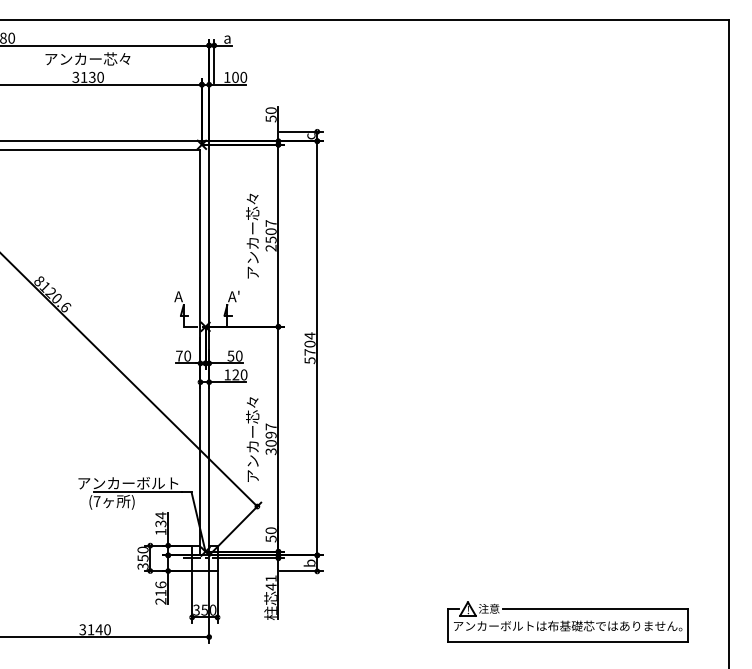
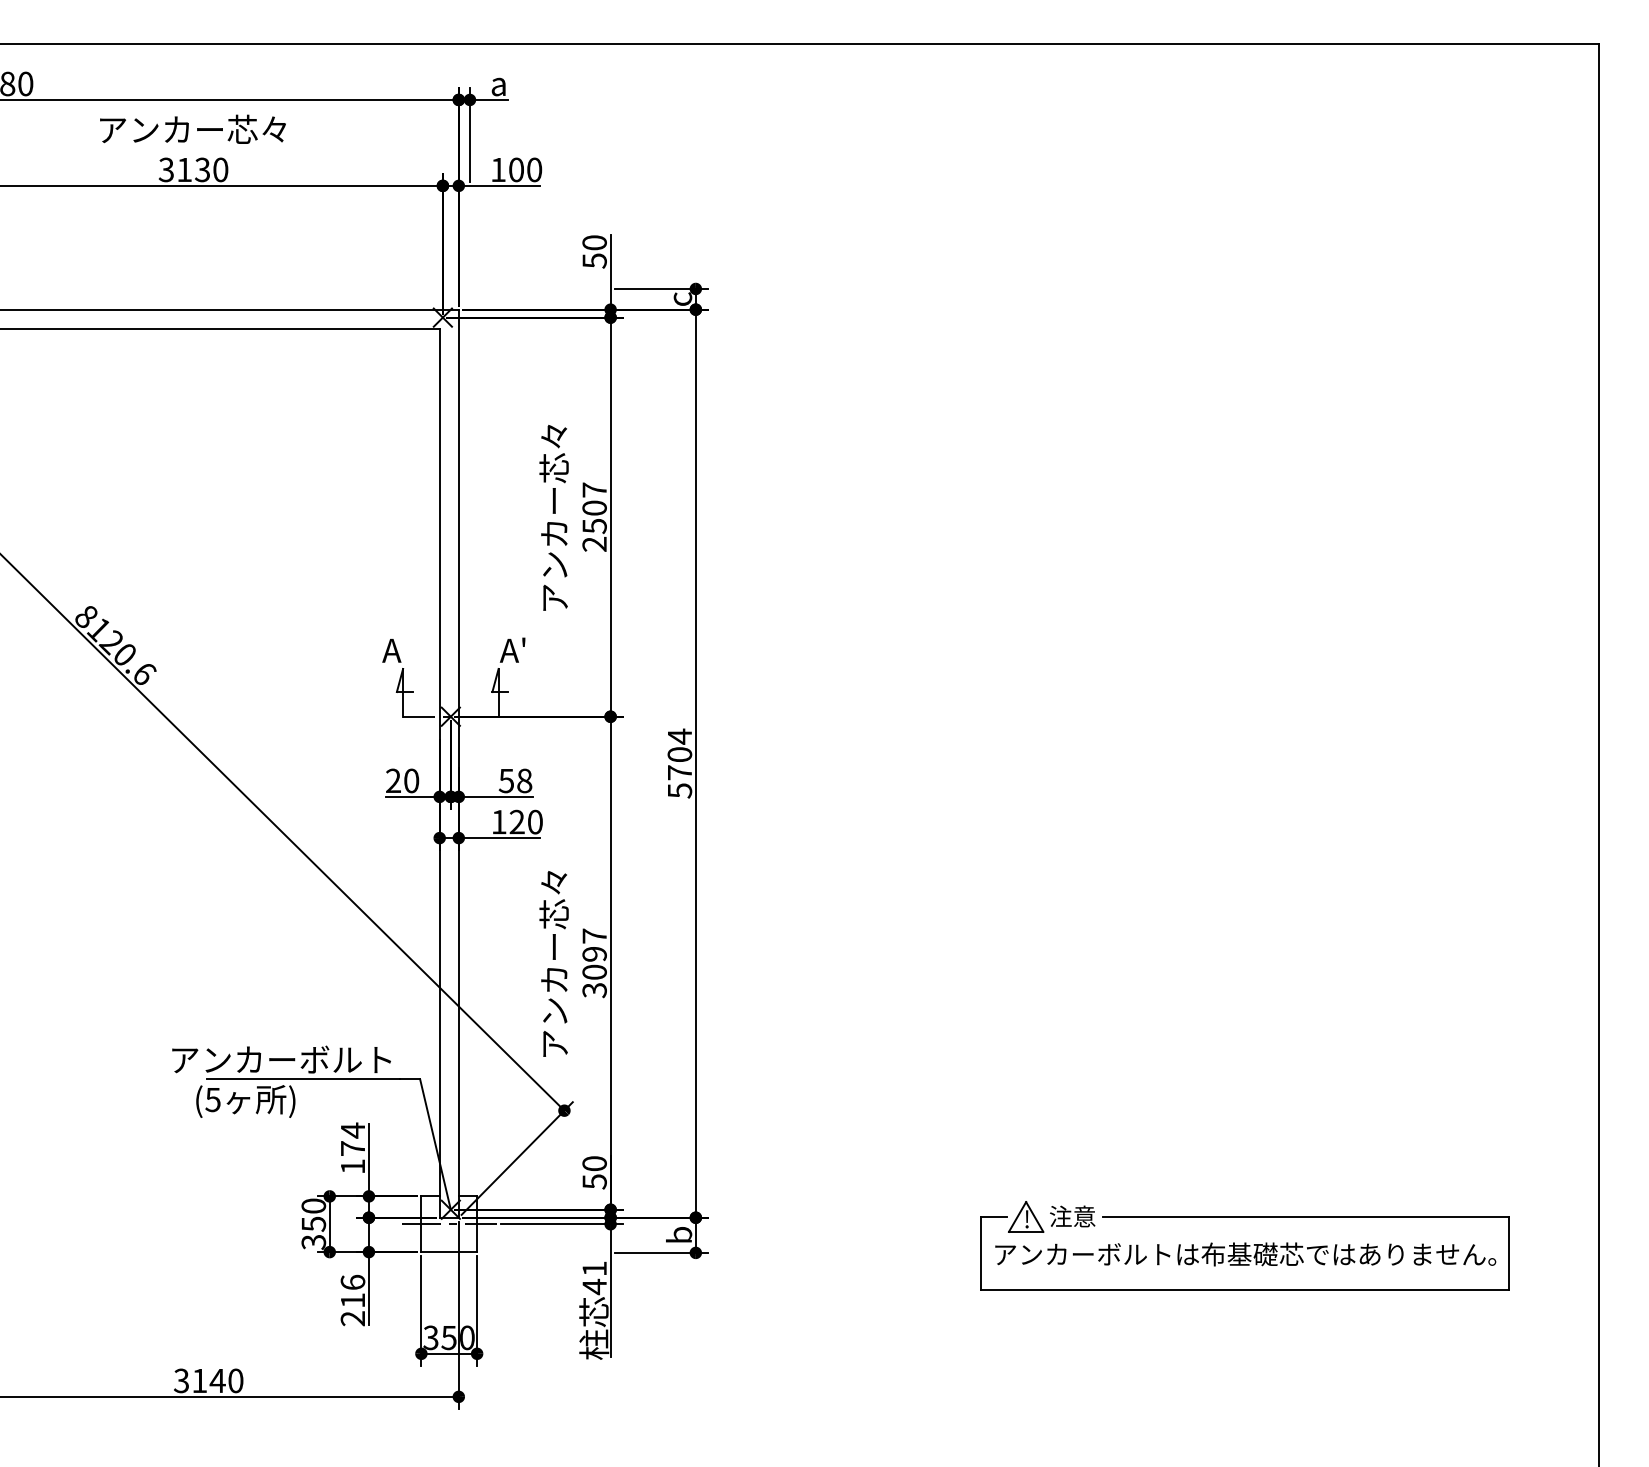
text: (179, 355) -> (393, 779), 70 -> 20
text: (239, 356) -> (525, 781), 50 -> 58
text: (96, 501) -> (211, 1099), (7 -> (5
text: (160, 523) -> (352, 1147), 134 -> 174
part: (567, 621) -> (1244, 1244), moved

